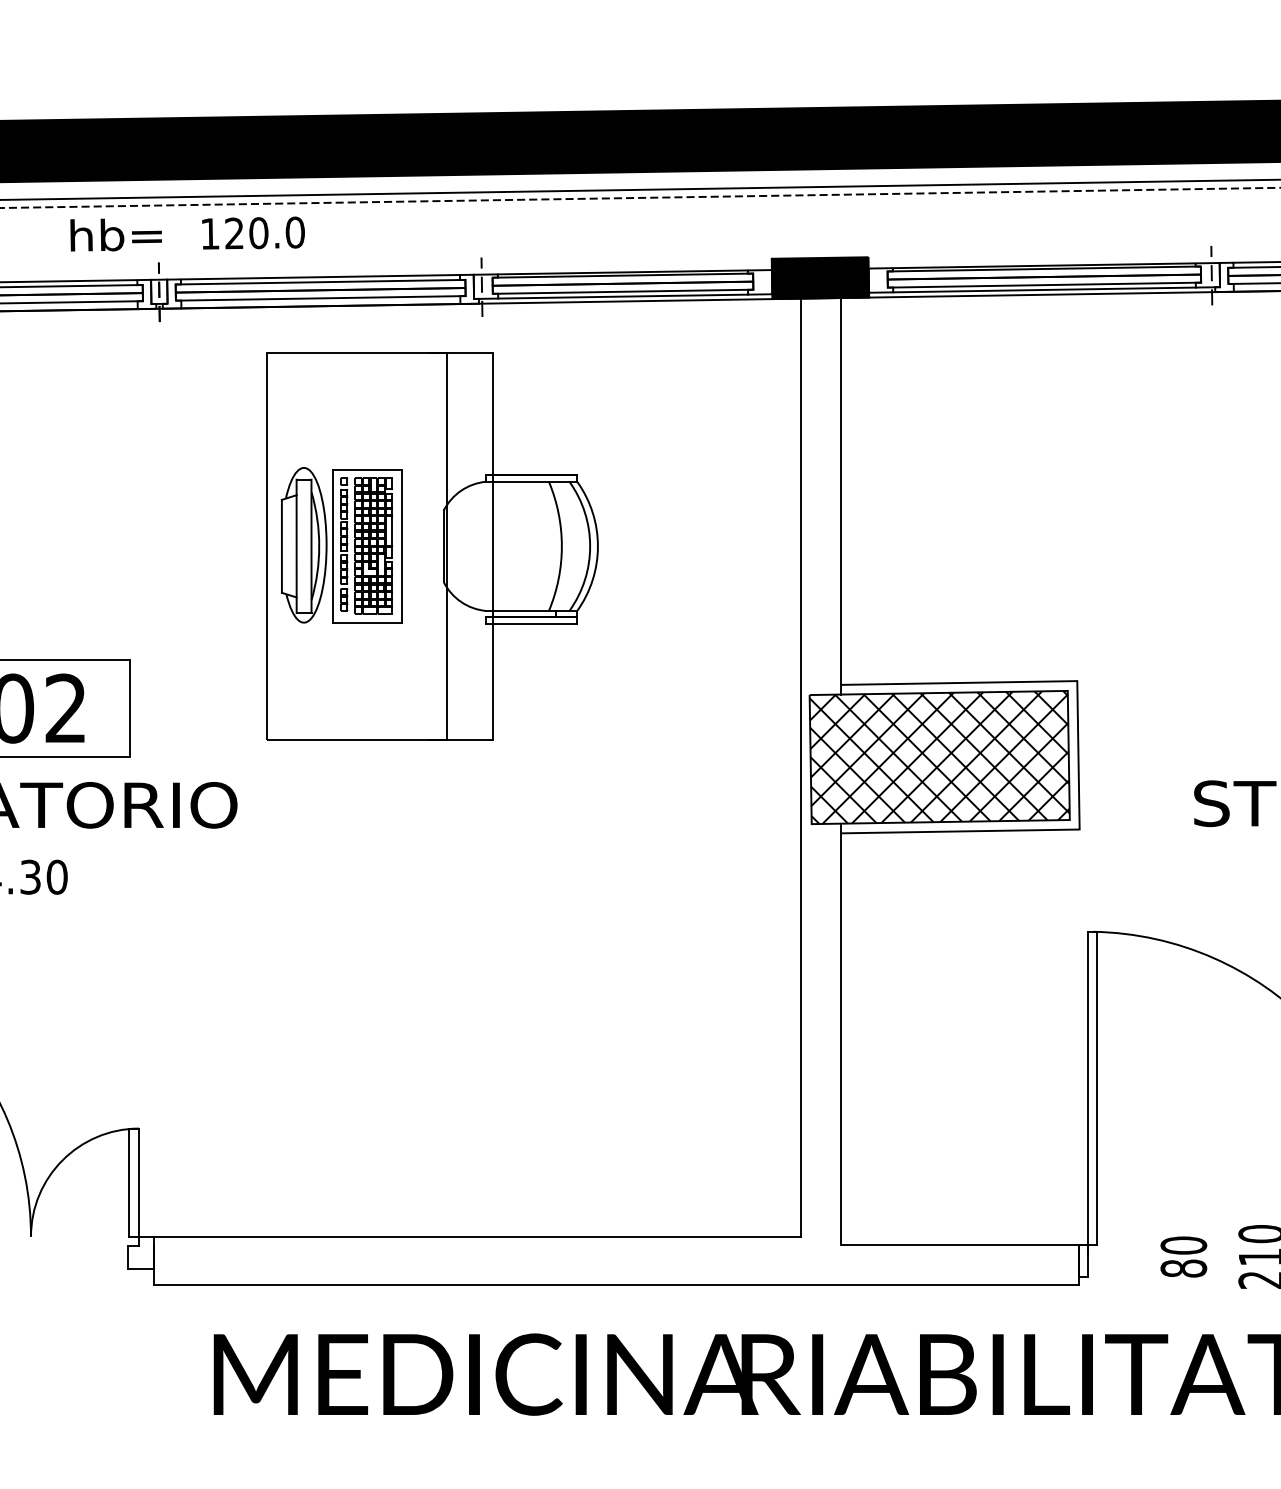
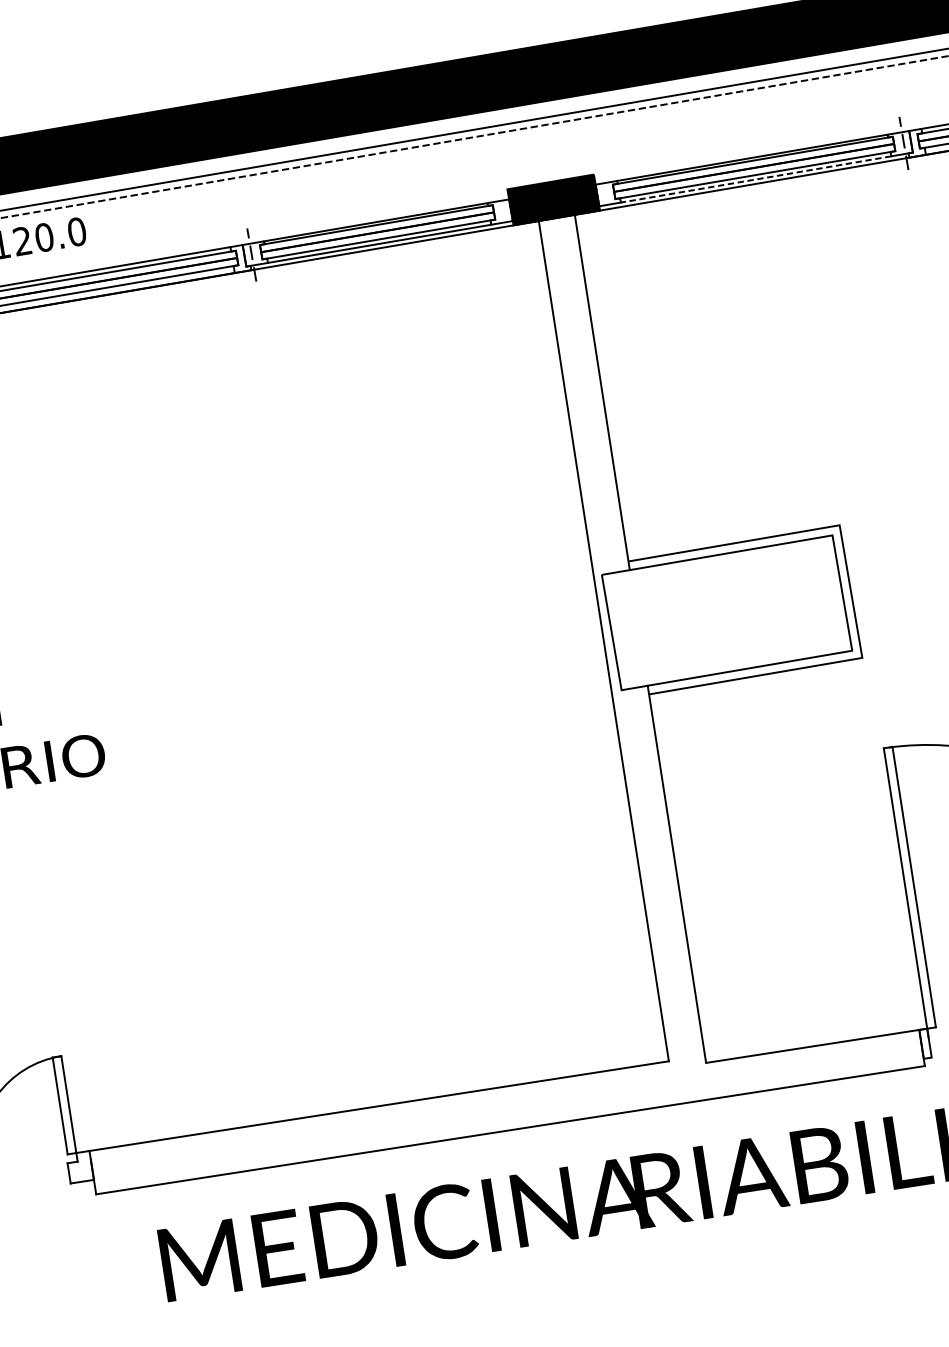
line: (1044, 289) -> (755, 179), solid -> dashed
part: (432, 546) -> (243, 494), removed
hatch: (939, 757) -> (726, 612), removed

